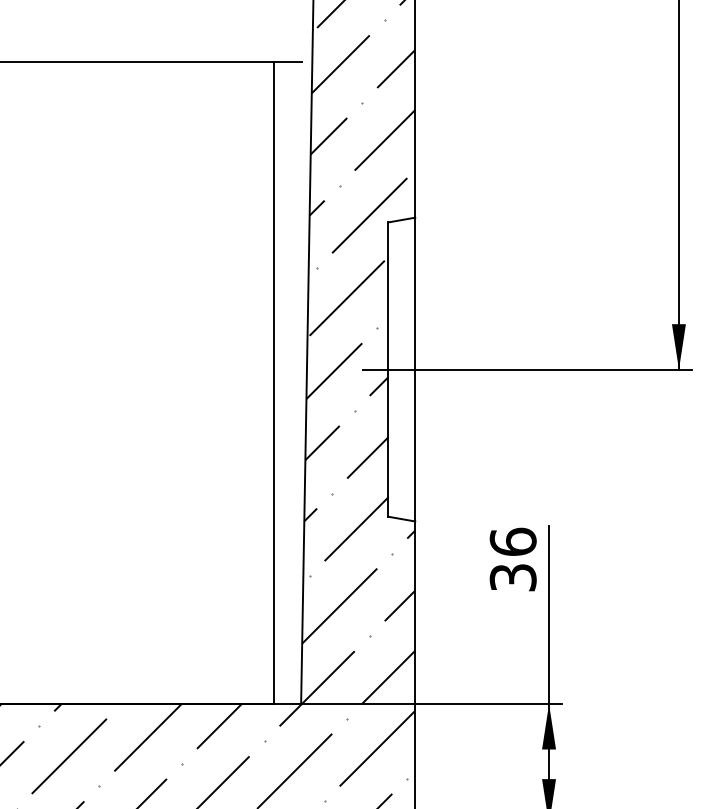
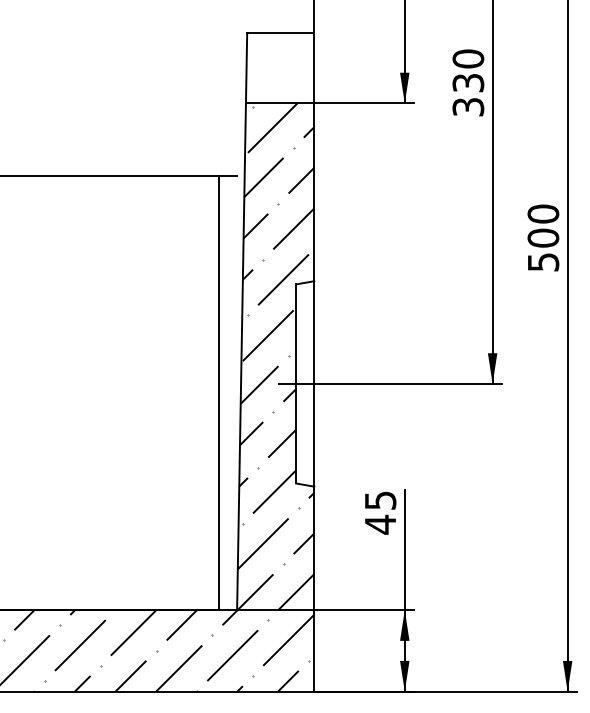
text: (513, 559) -> (380, 512), 36 -> 45

